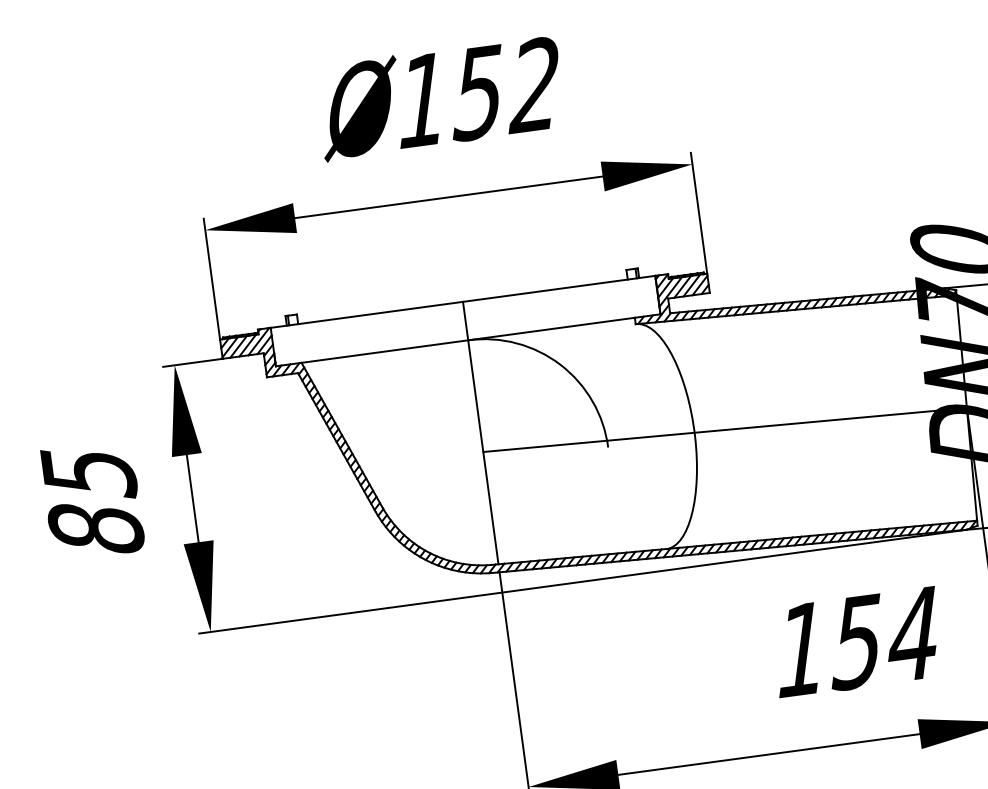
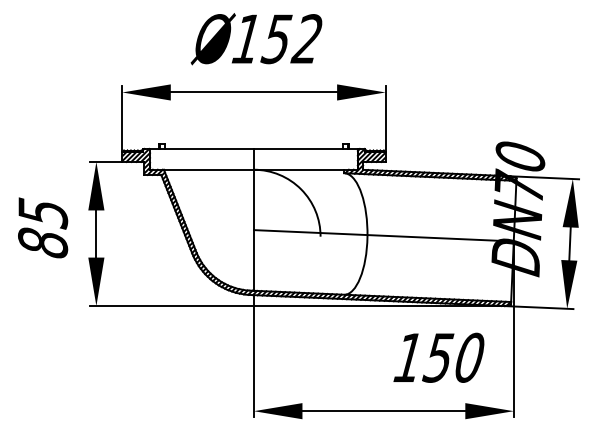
text: (912, 634) -> (468, 357), 154 -> 150

